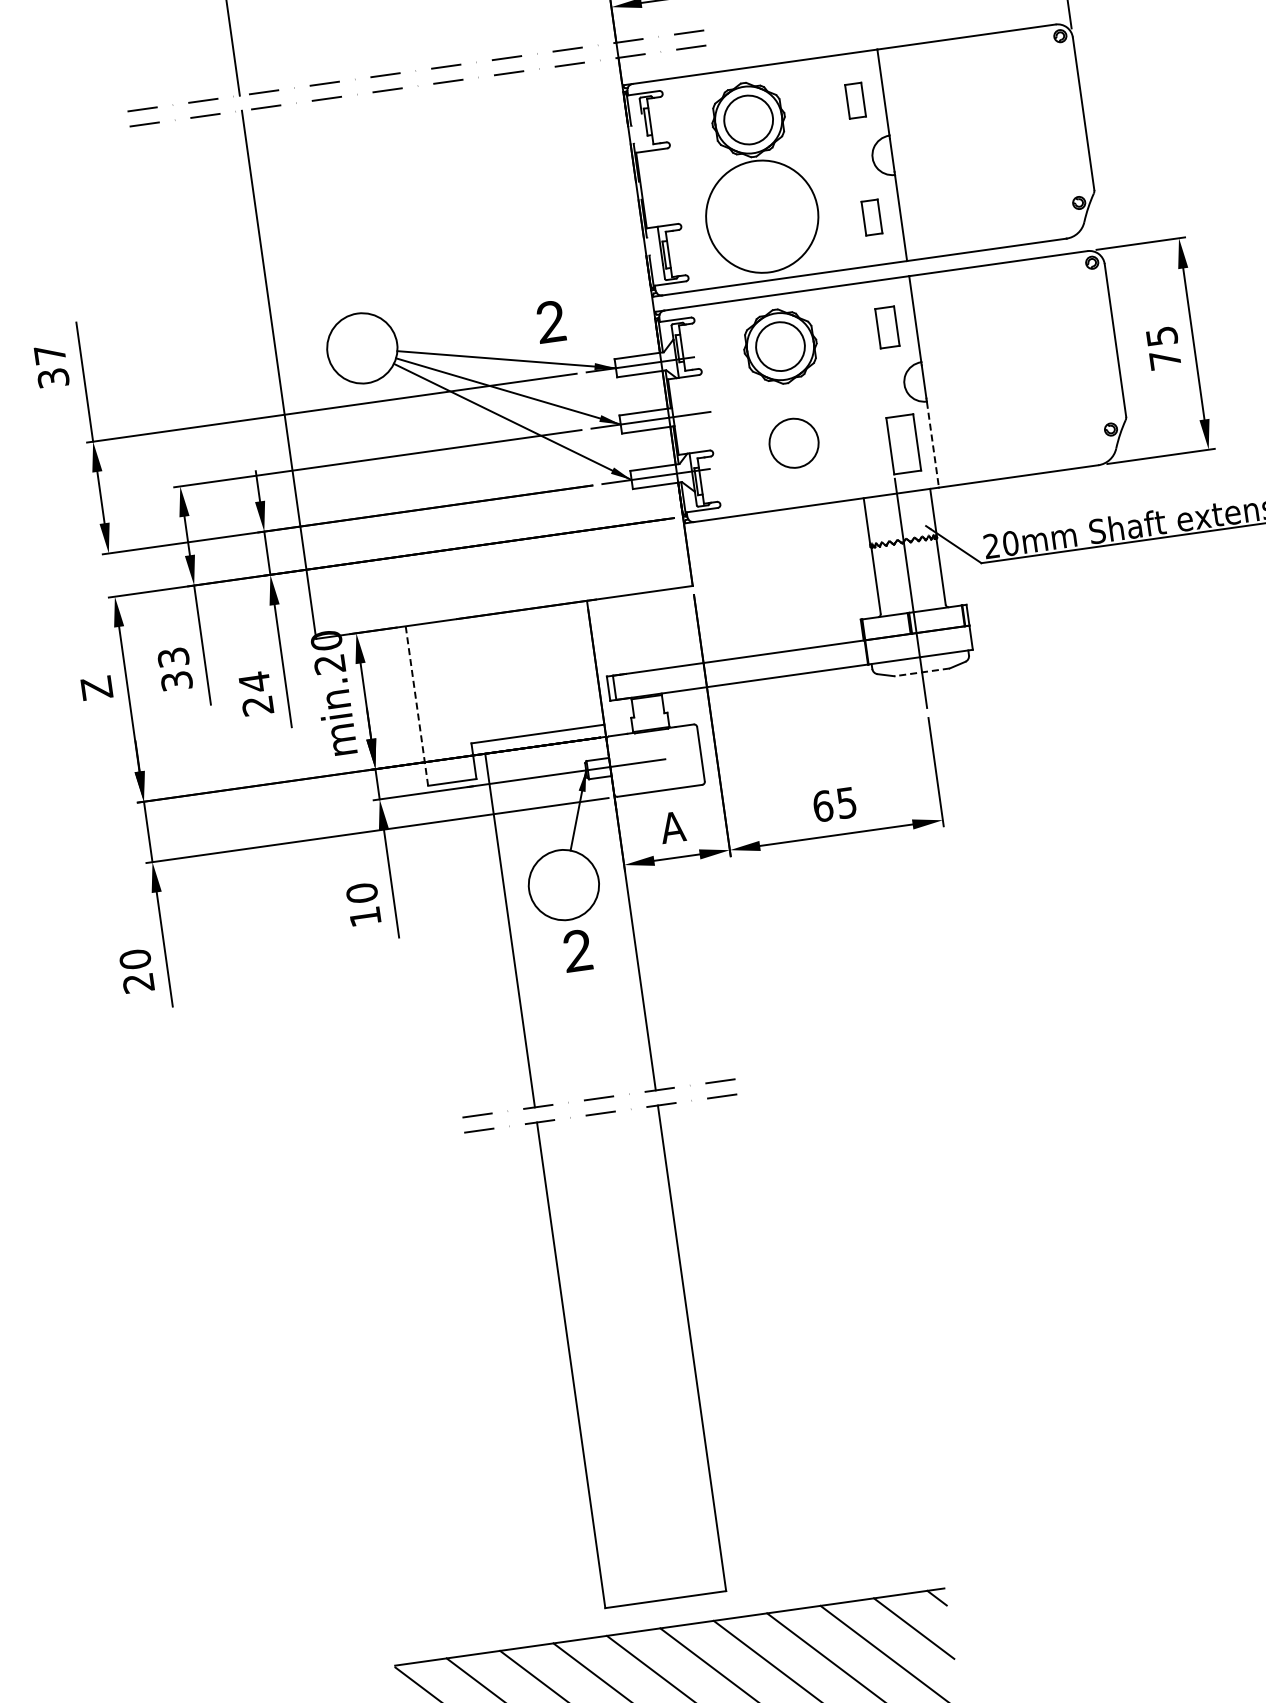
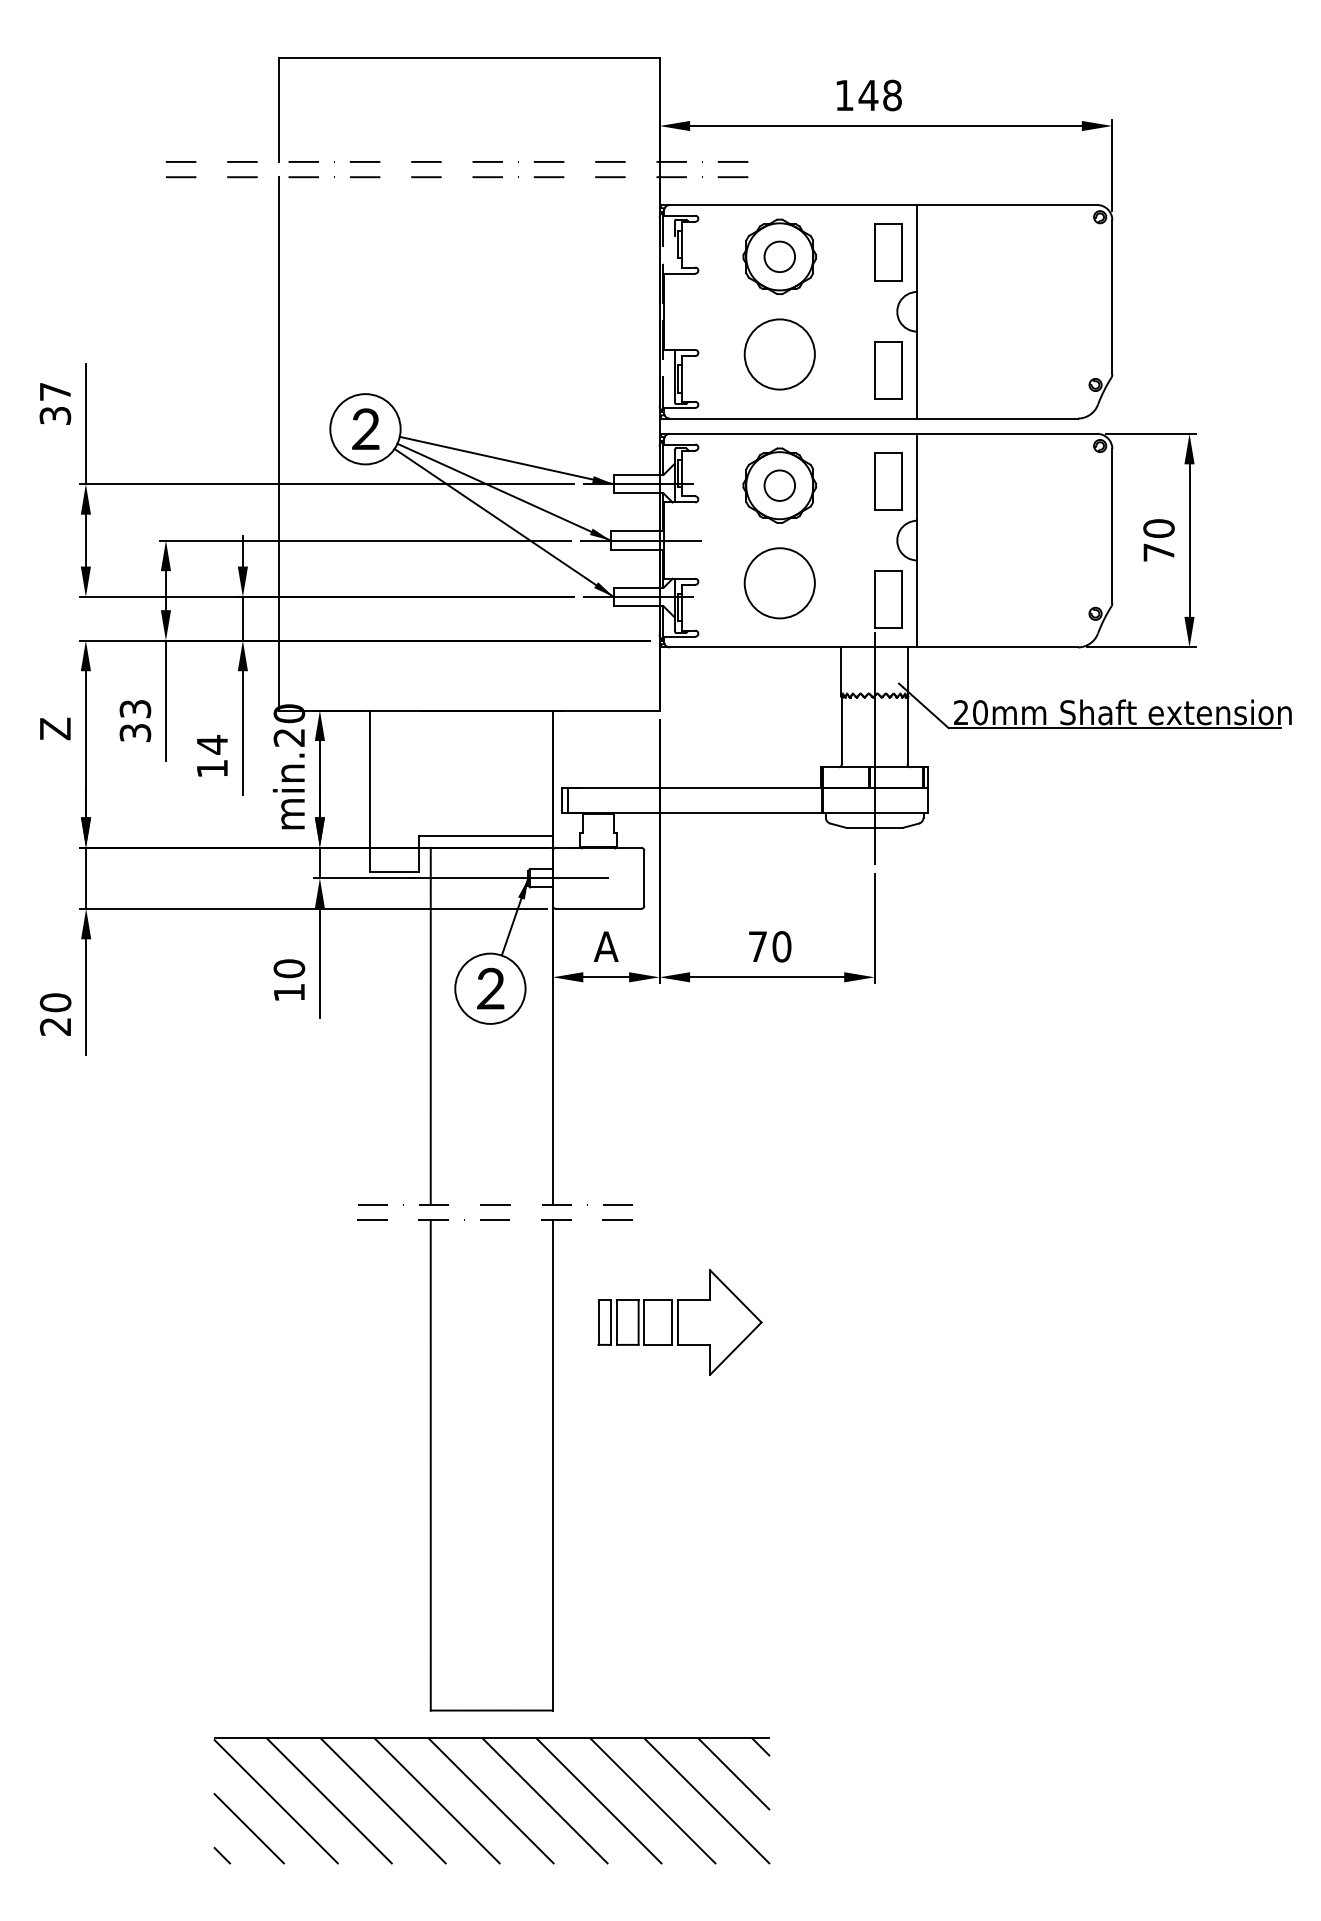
part: (855, 100) -> (888, 252), size x1.67
circle: (748, 119) -> (779, 256), size x0.62
circle: (761, 216) -> (779, 354), size x0.62
part: (872, 217) -> (888, 370), size x1.67
text: (550, 321) -> (365, 428), moved
part: (887, 327) -> (888, 481), size x1.43
text: (1161, 336) -> (1158, 528), 75 -> 70
circle: (780, 346) -> (779, 485), size x0.62
circle: (793, 443) -> (779, 583), size x1.43
line: (933, 445) -> (917, 604), dashed -> solid
line: (921, 671) -> (874, 827), dashed -> solid
text: (257, 705) -> (211, 768), 24 -> 14
line: (416, 706) -> (369, 791), dashed -> solid
text: (834, 804) -> (769, 946), 65 -> 70
text: (577, 950) -> (490, 988), moved
part: (797, 1189) -> (679, 1322), added

